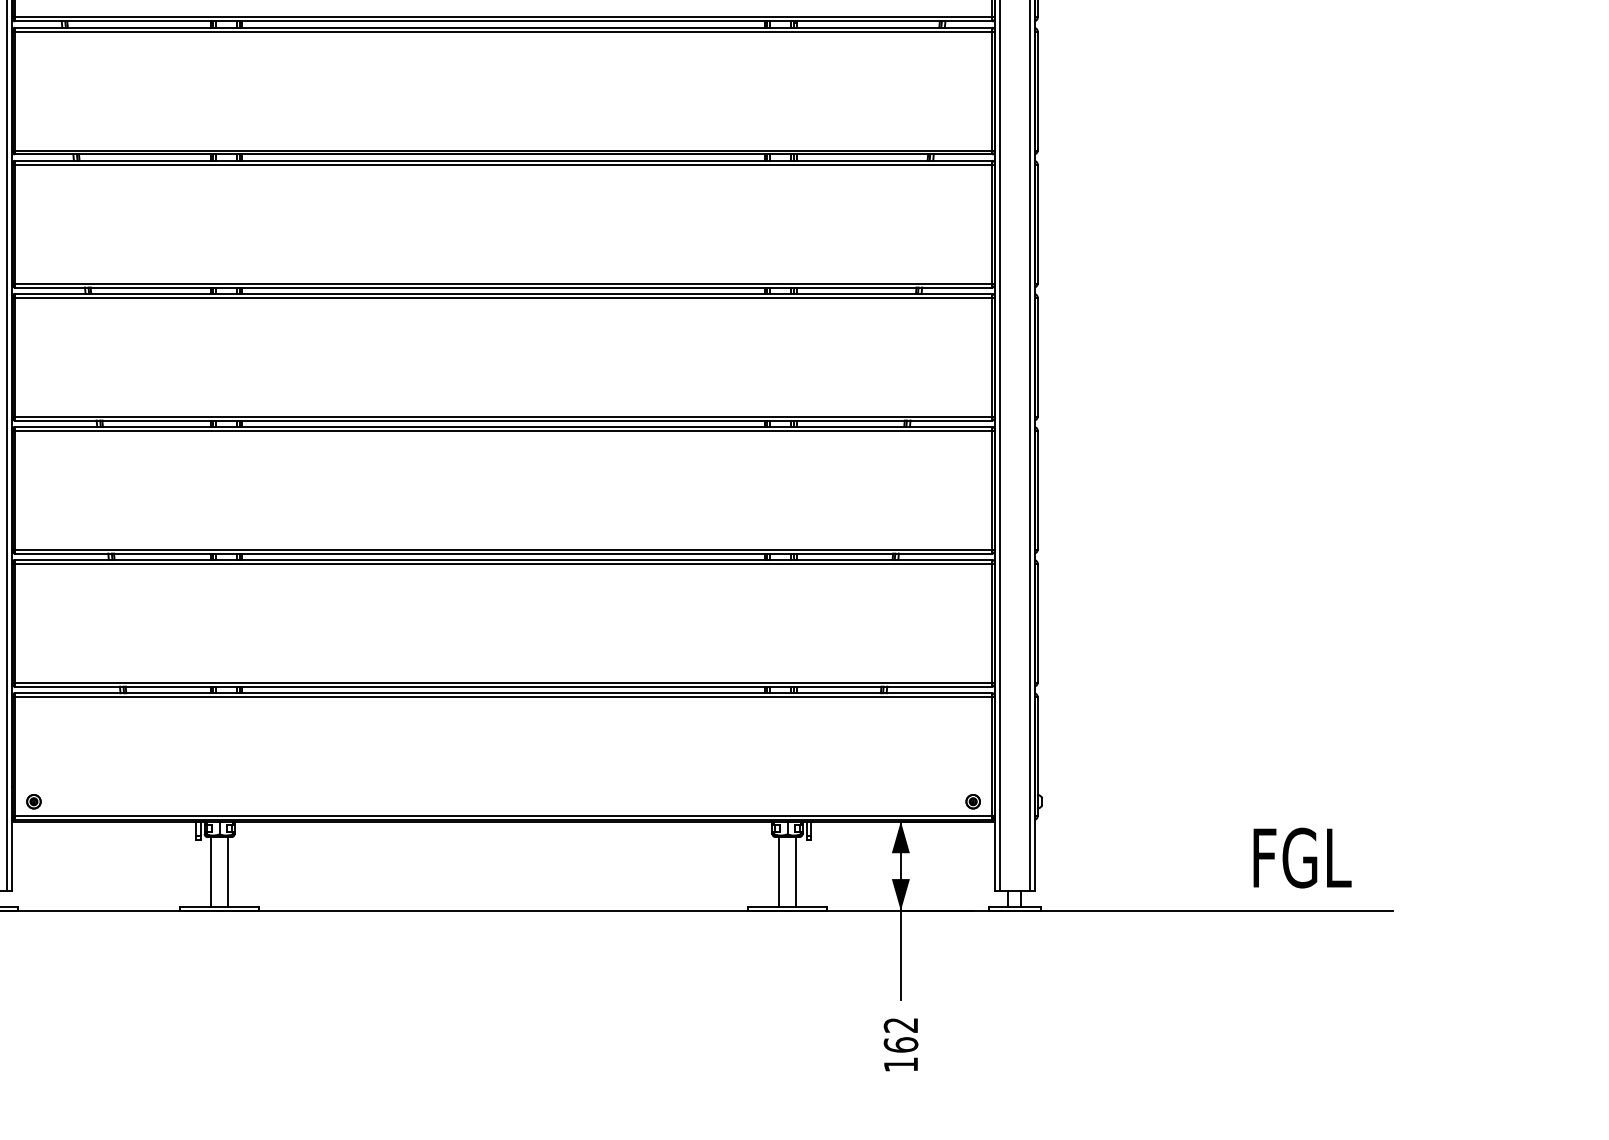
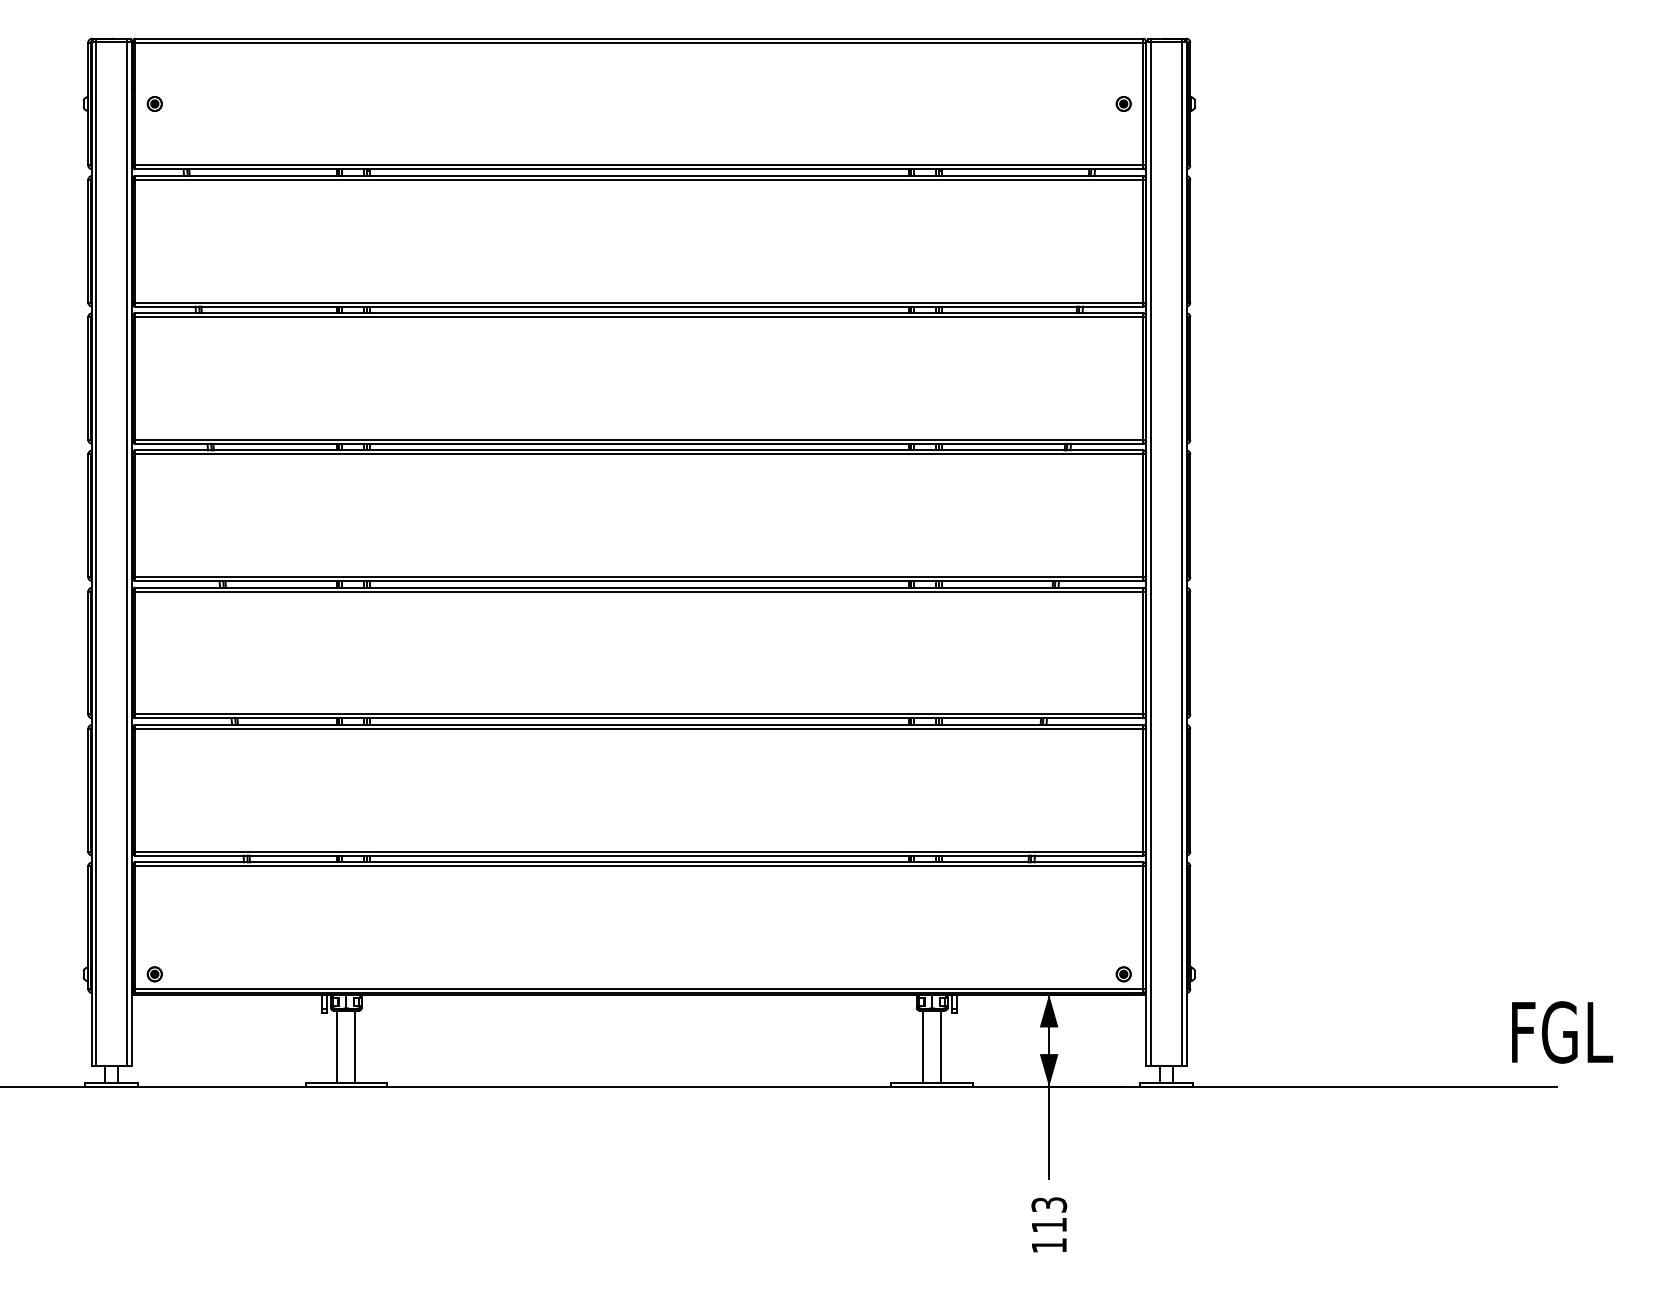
text: (1302, 858) -> (1562, 1032), moved
text: (901, 1035) -> (1049, 1215), 162 -> 113

